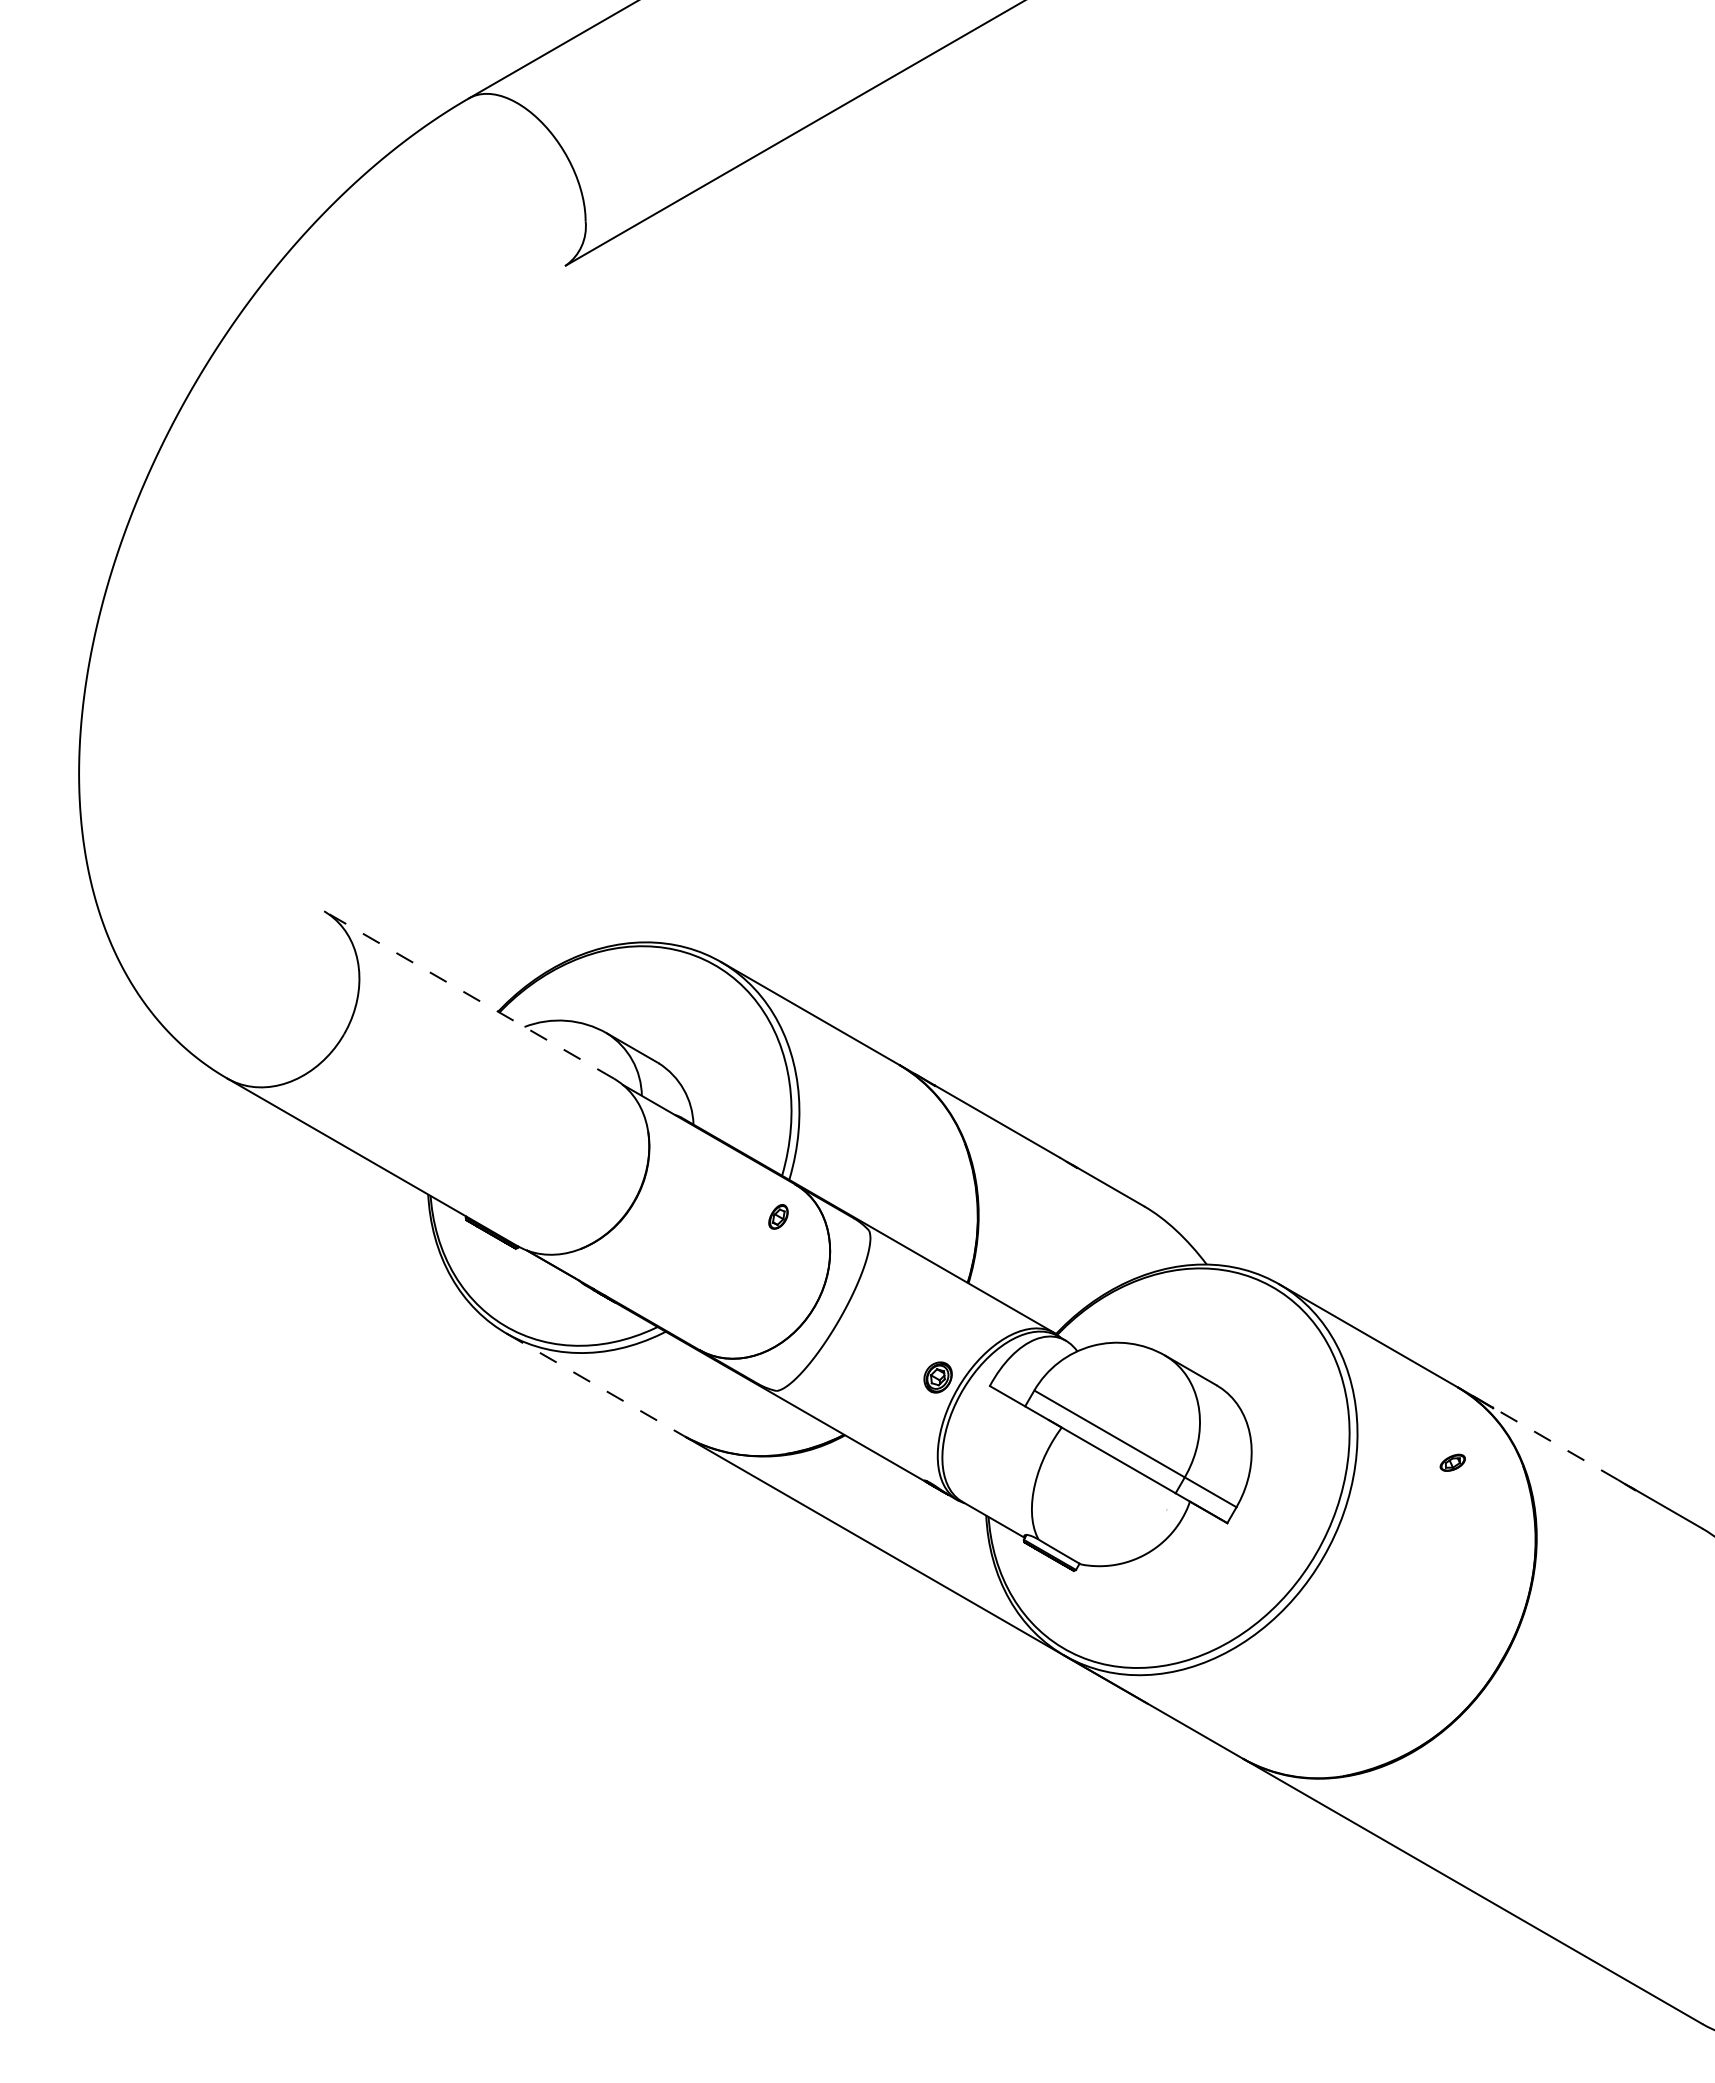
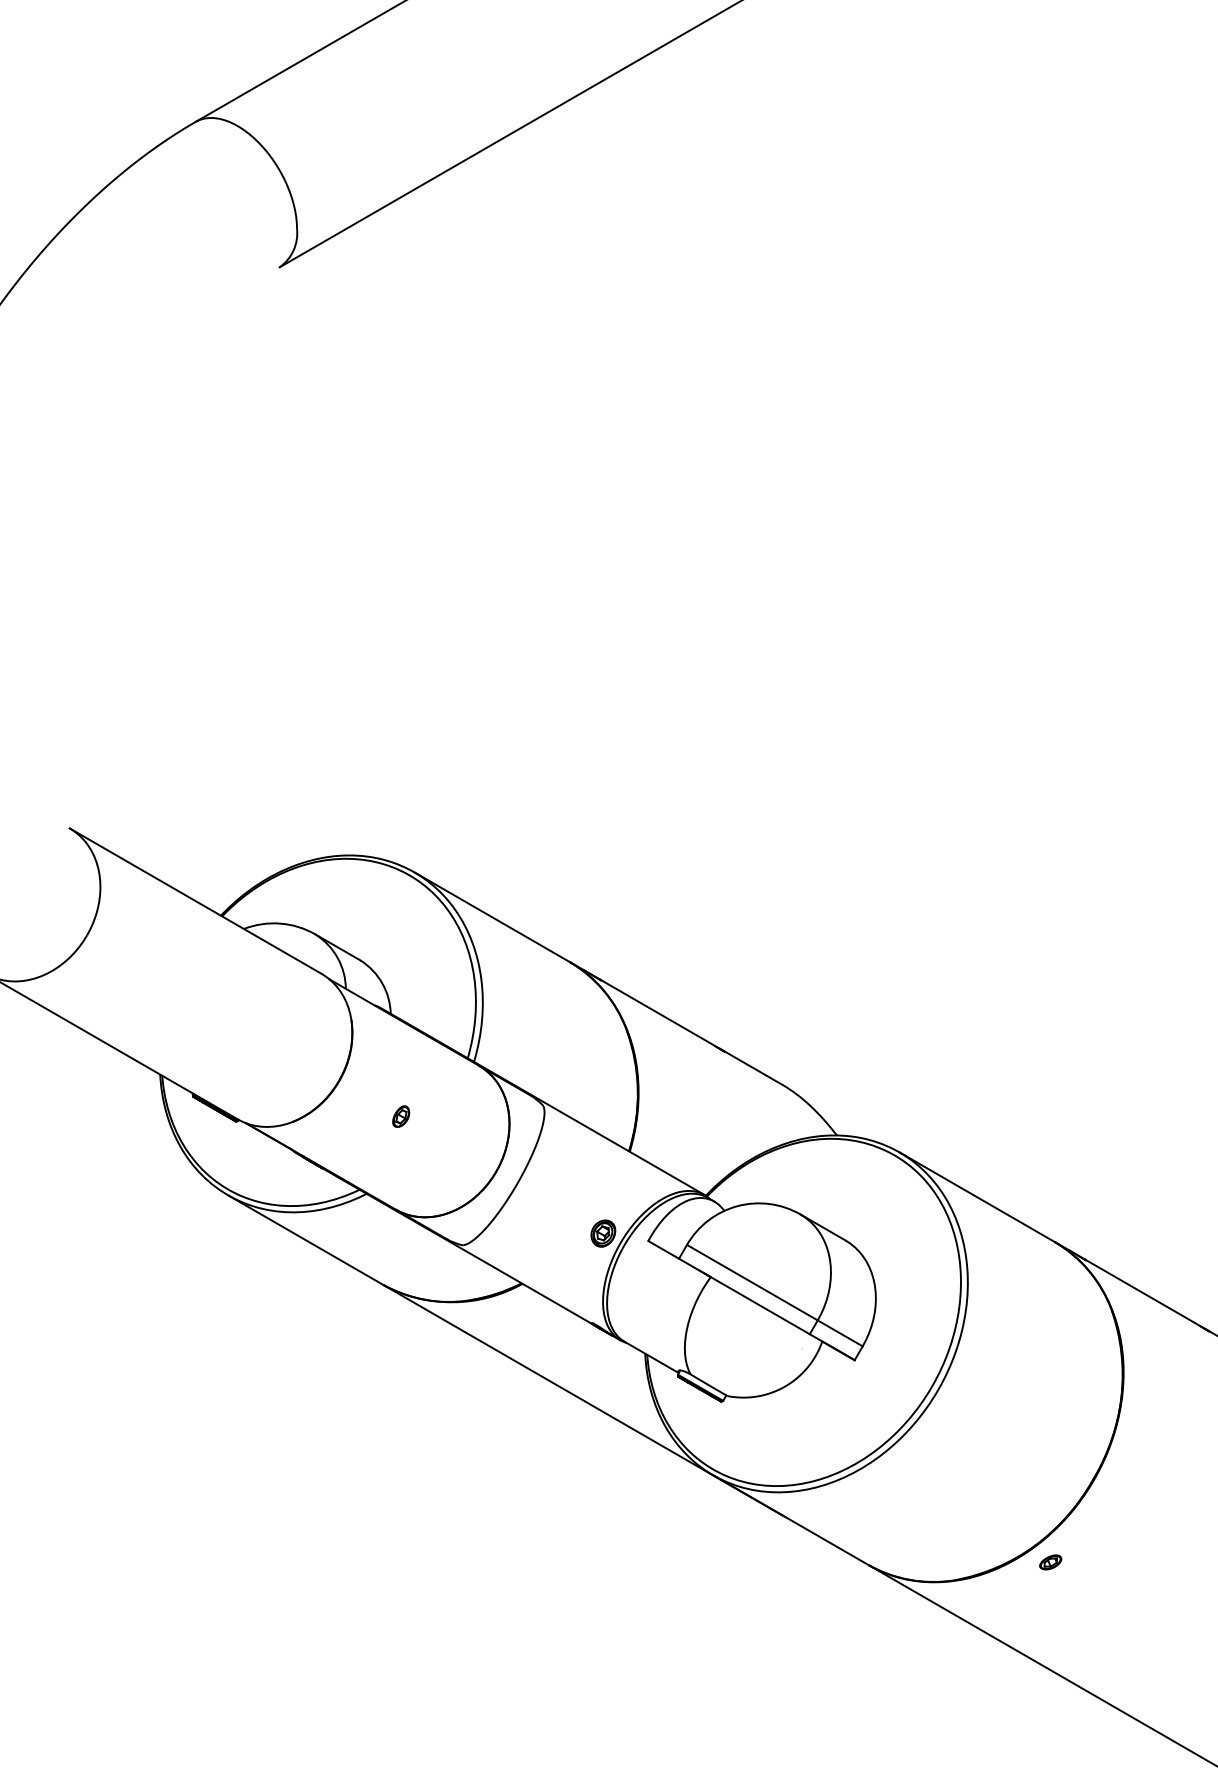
line: (468, 994) -> (195, 900), dashed -> solid
part: (778, 1216) -> (401, 1116), moved
line: (595, 1384) -> (305, 1239), dashed -> solid
line: (1555, 1443) -> (1139, 1290), dashed -> solid
part: (1452, 1462) -> (1050, 1562), moved

